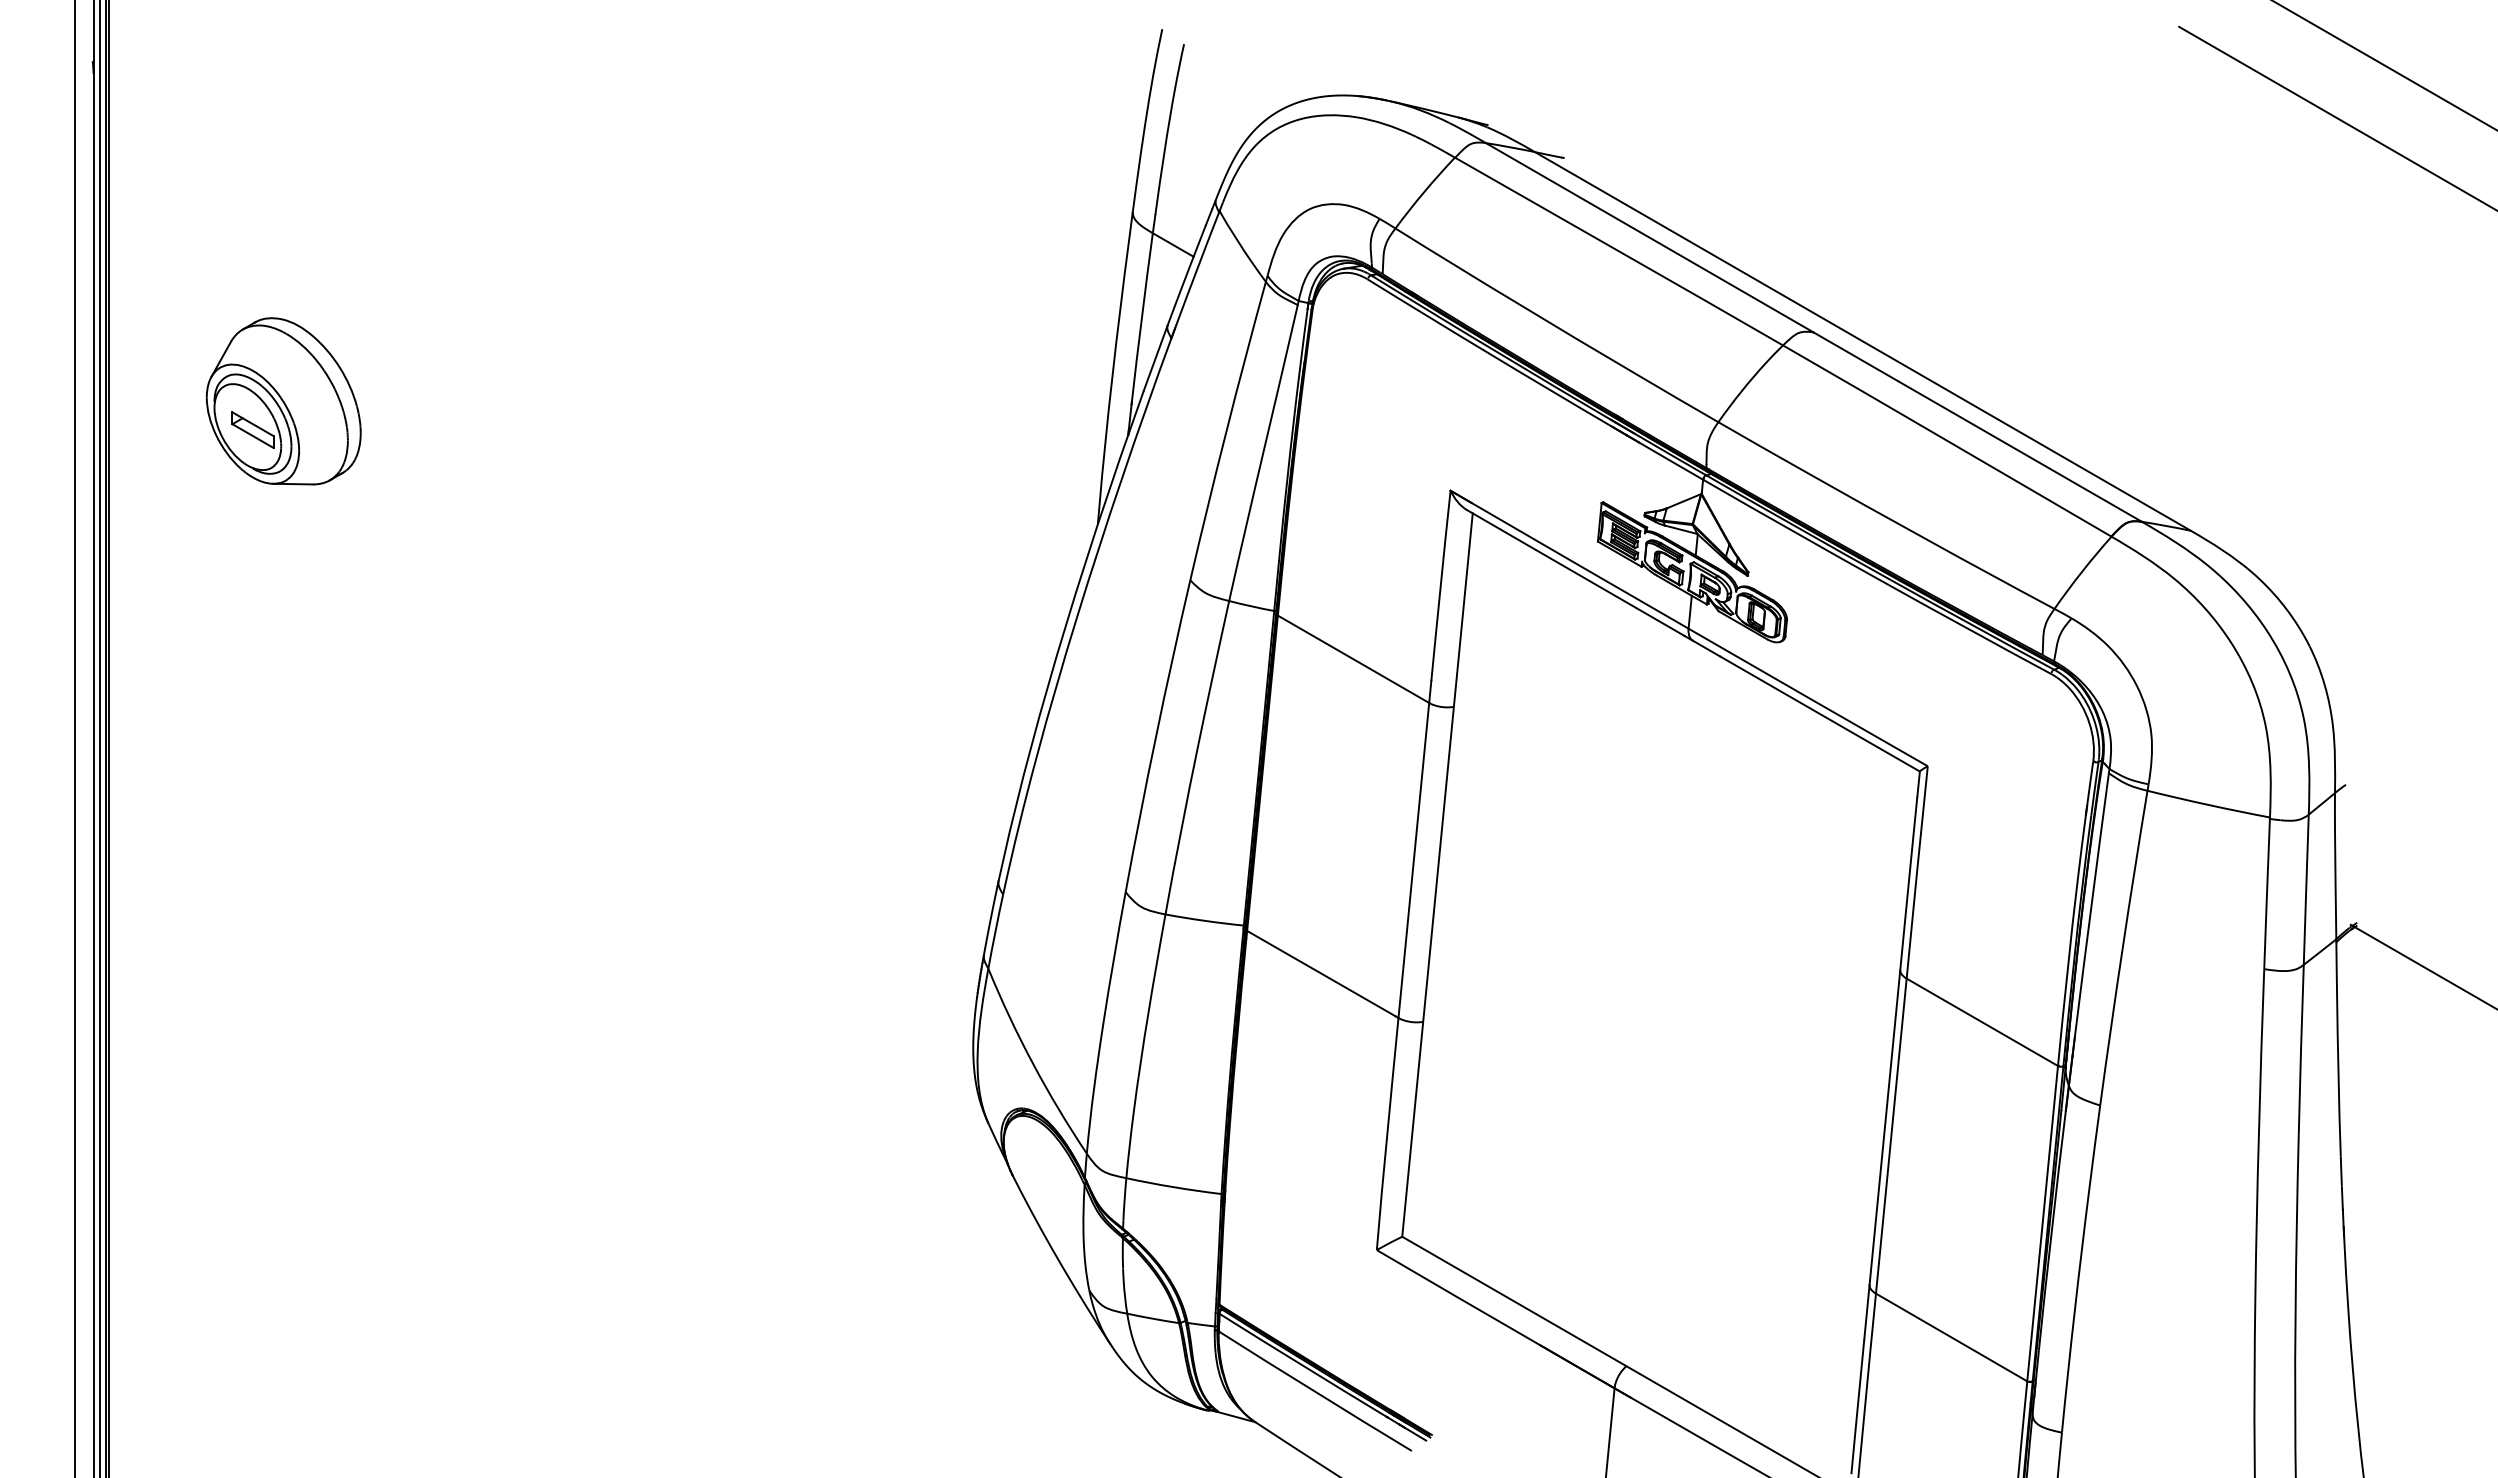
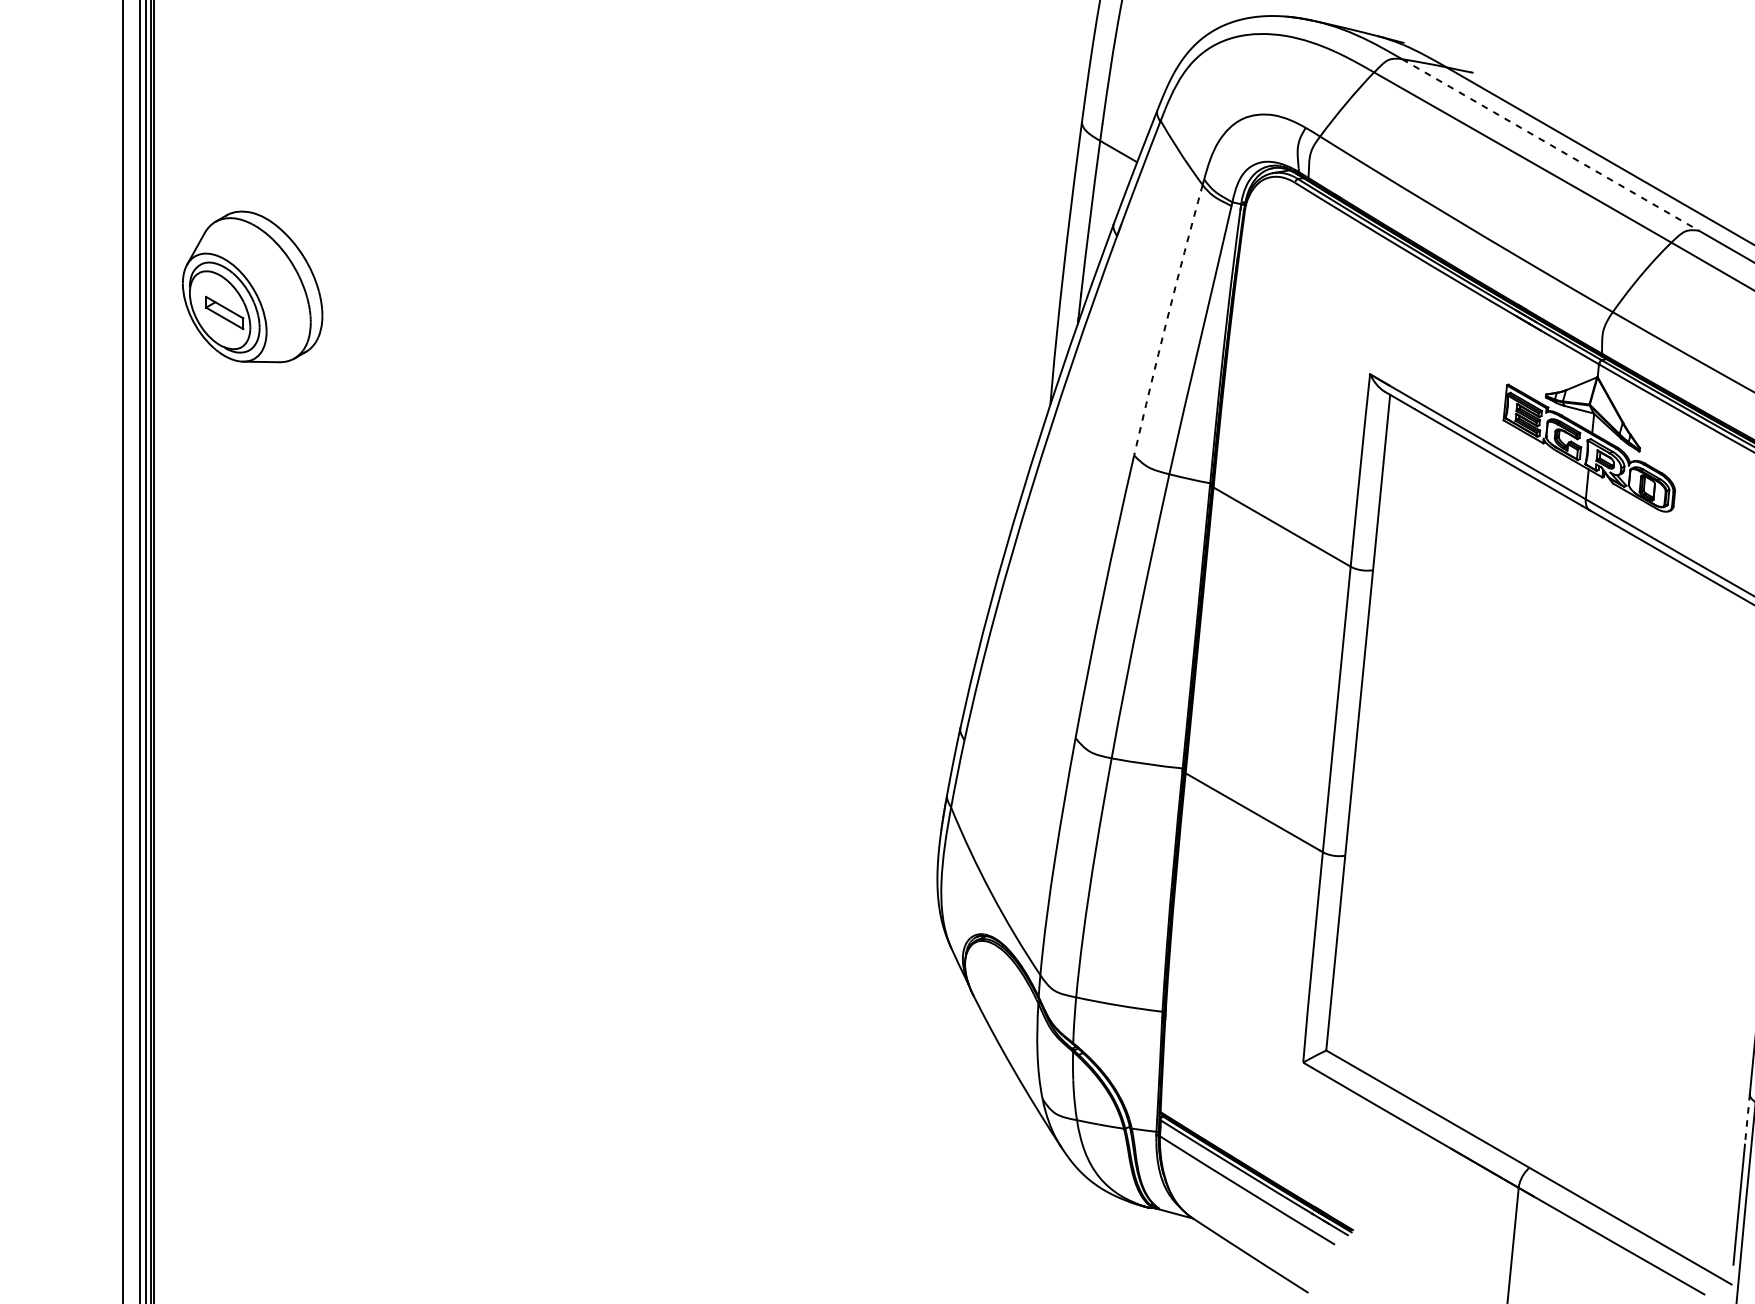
line: (1650, 238) -> (1551, 145), solid -> dashed
part: (283, 401) -> (252, 287), moved
arc: (1226, 430) -> (1166, 319), solid -> dashed
line: (1866, 1312) -> (1747, 1119), solid -> dashed

